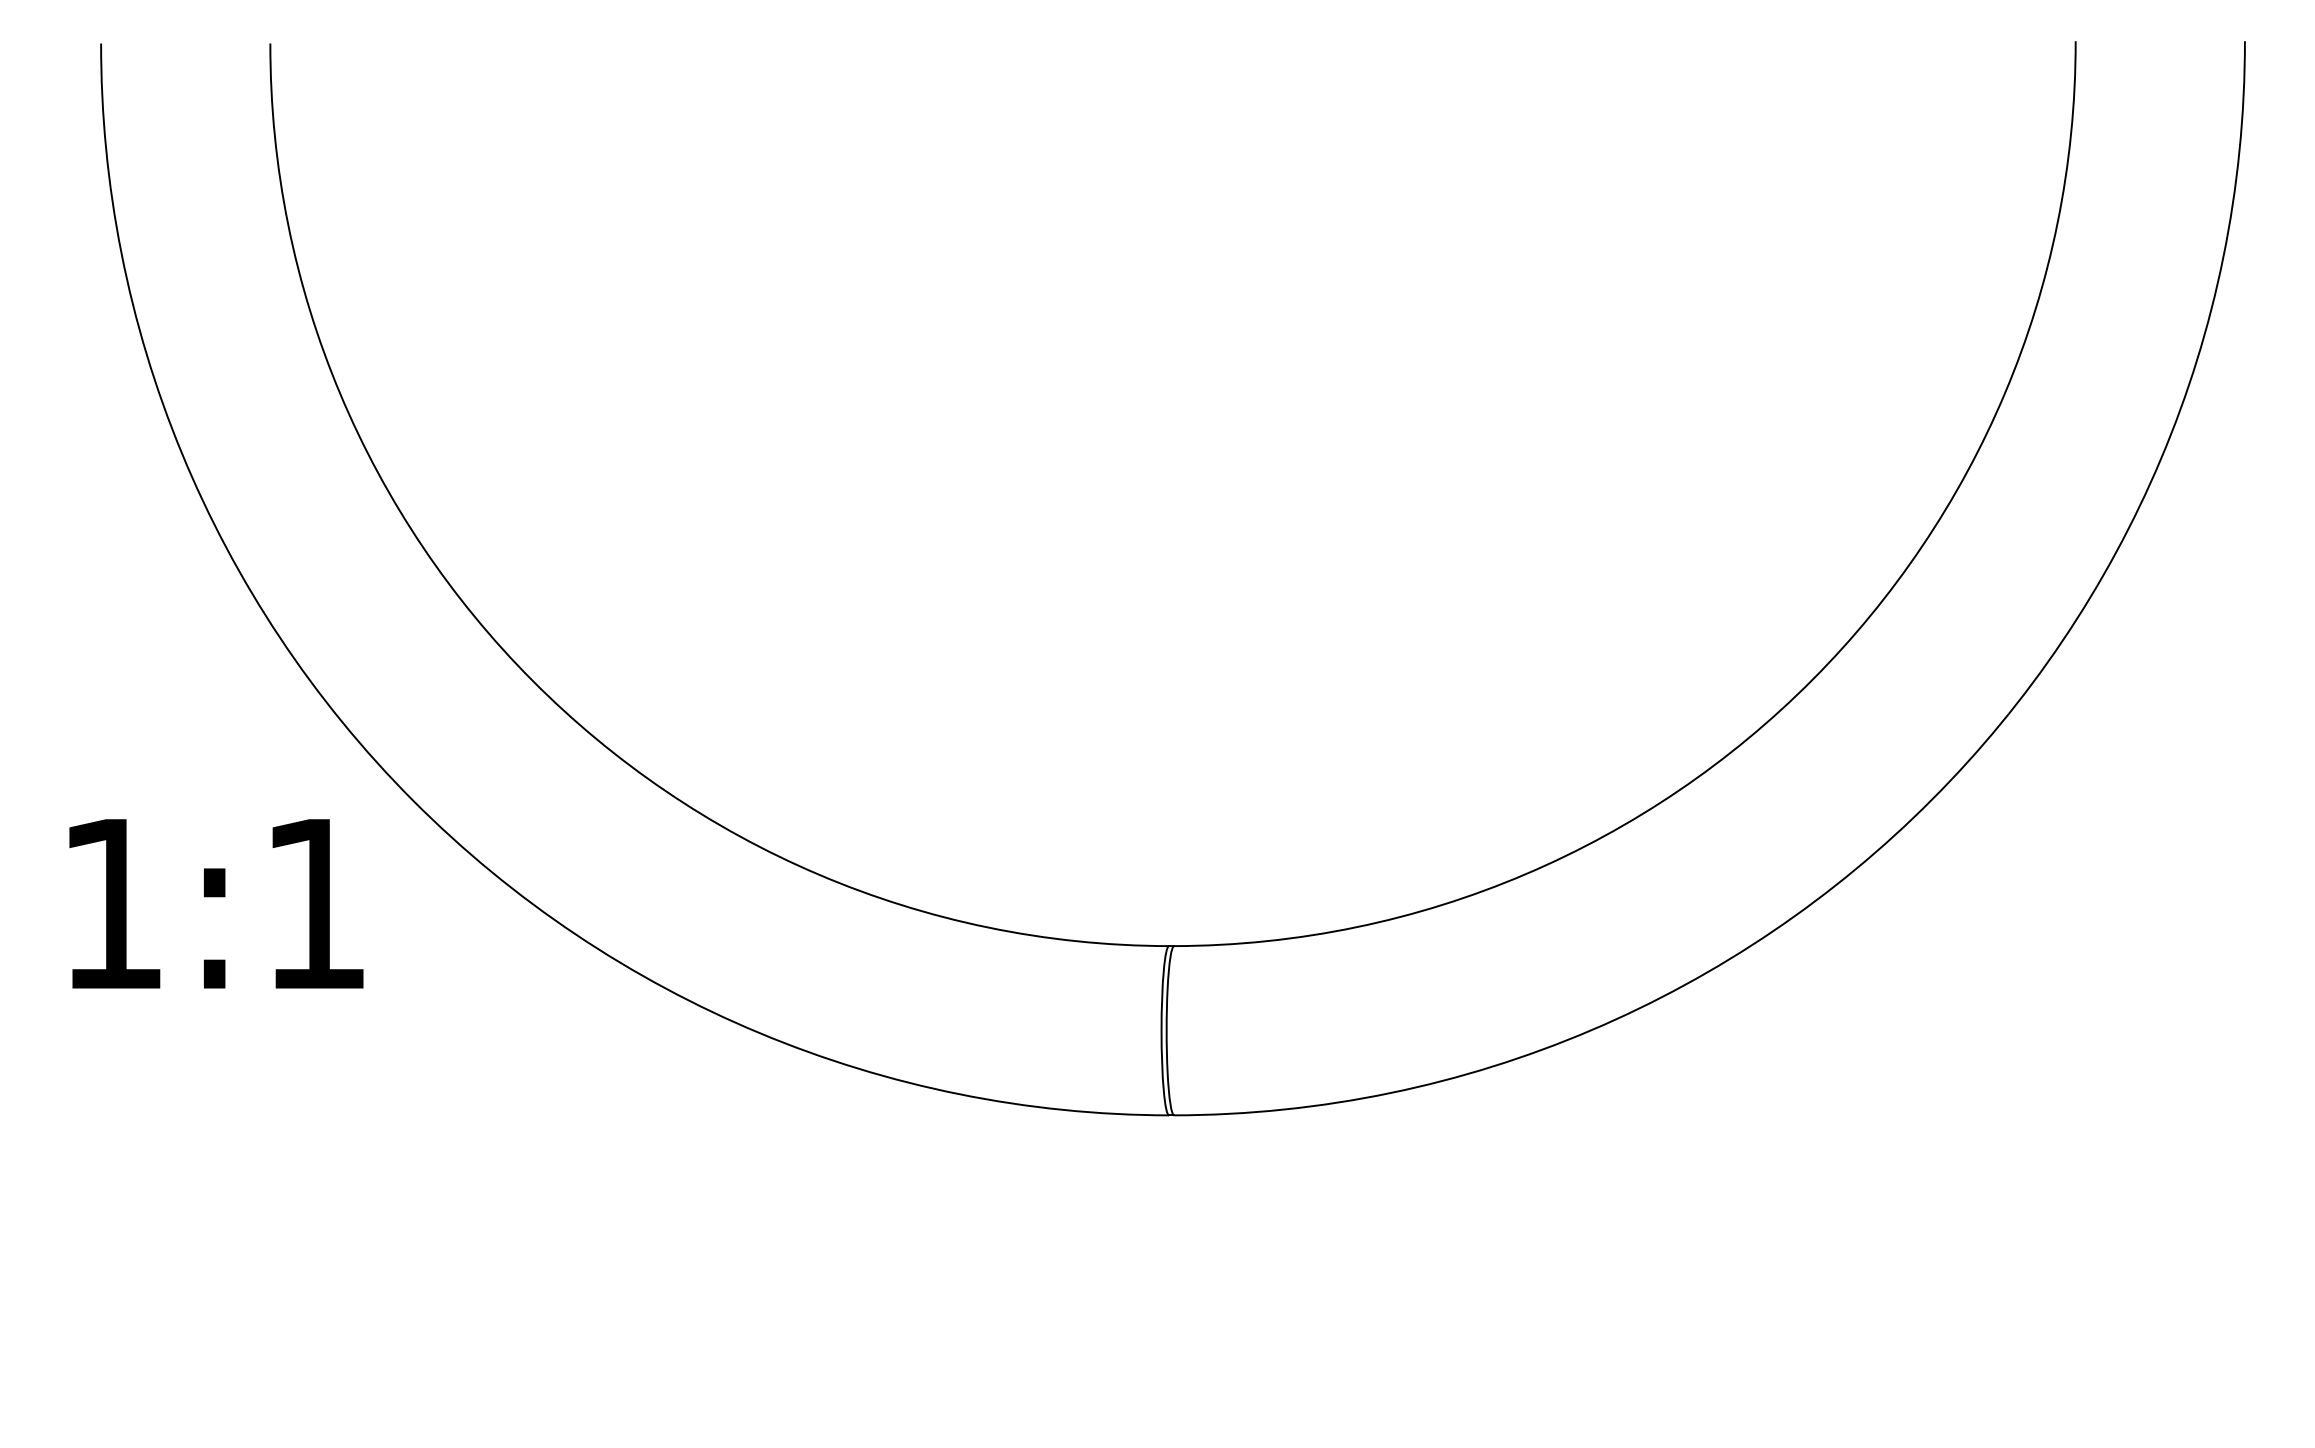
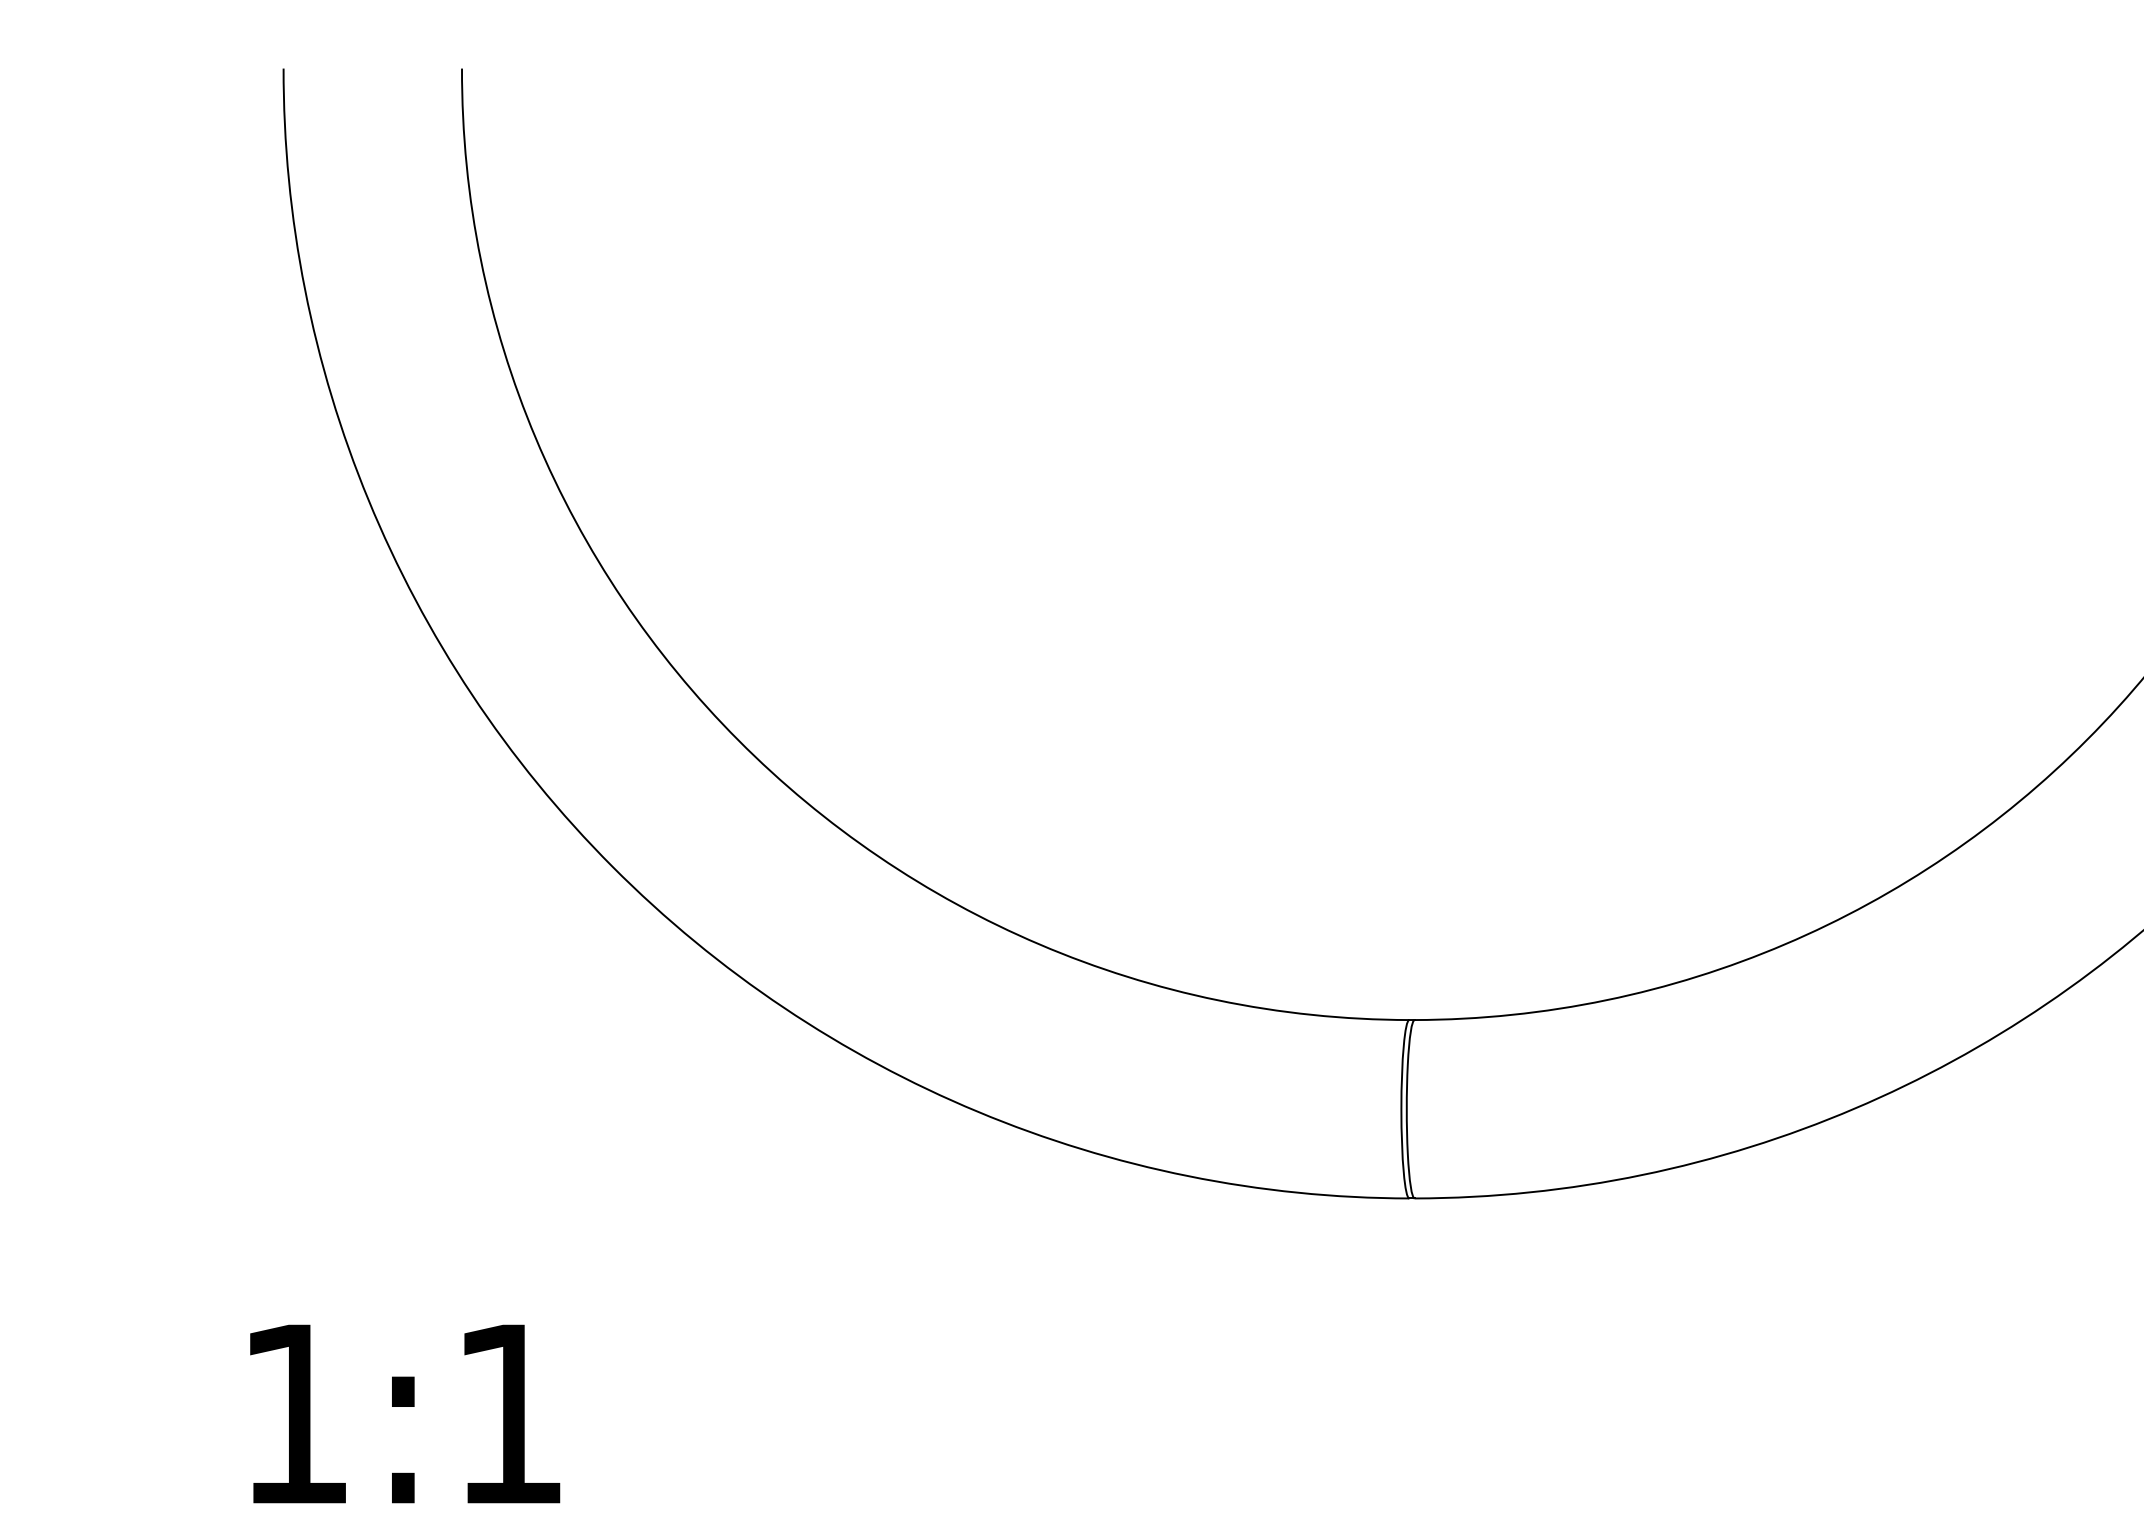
text: (216, 903) -> (405, 1413), moved

